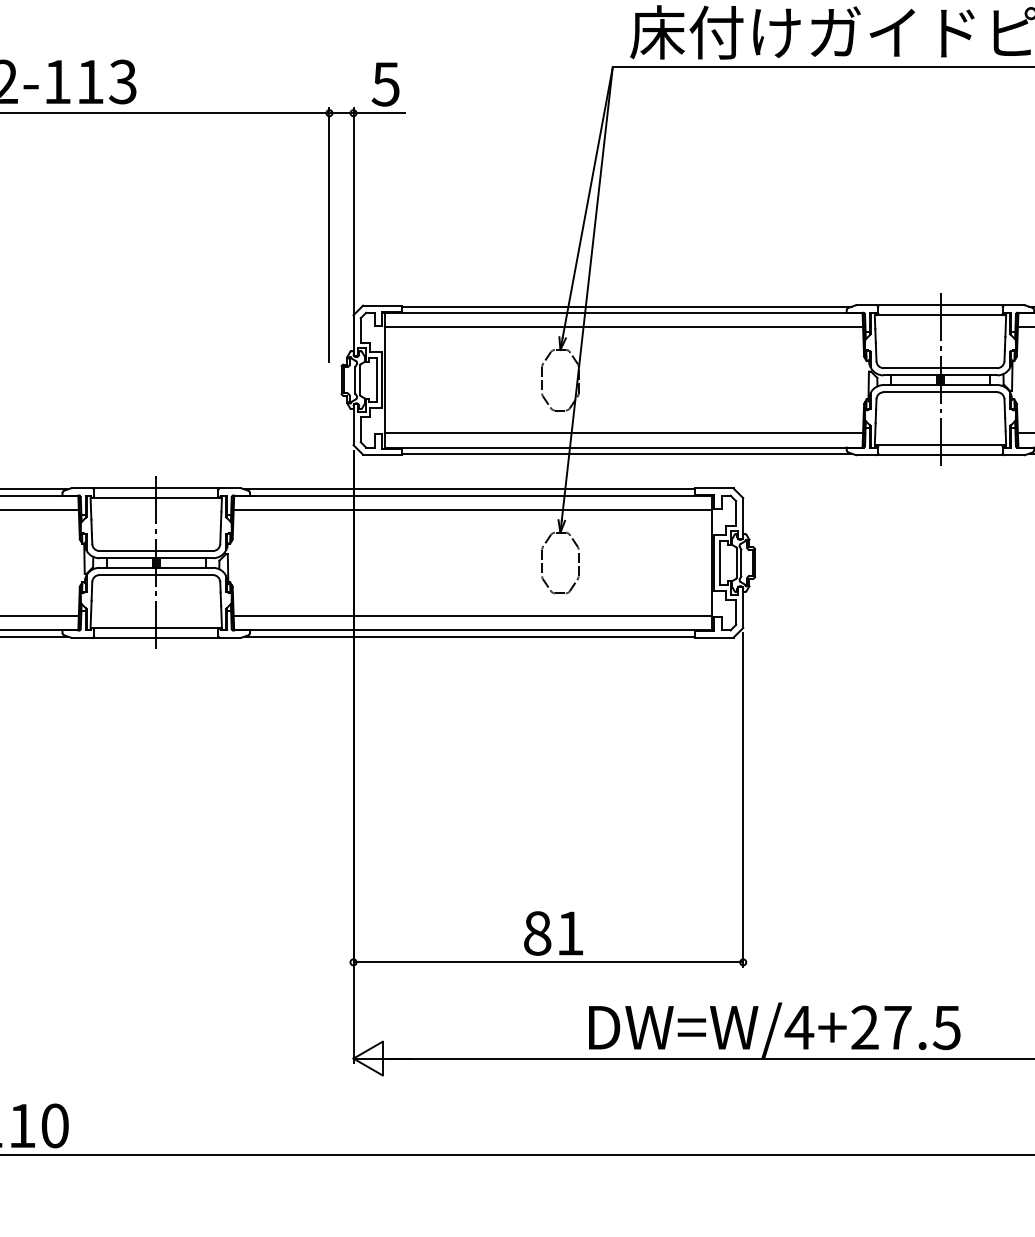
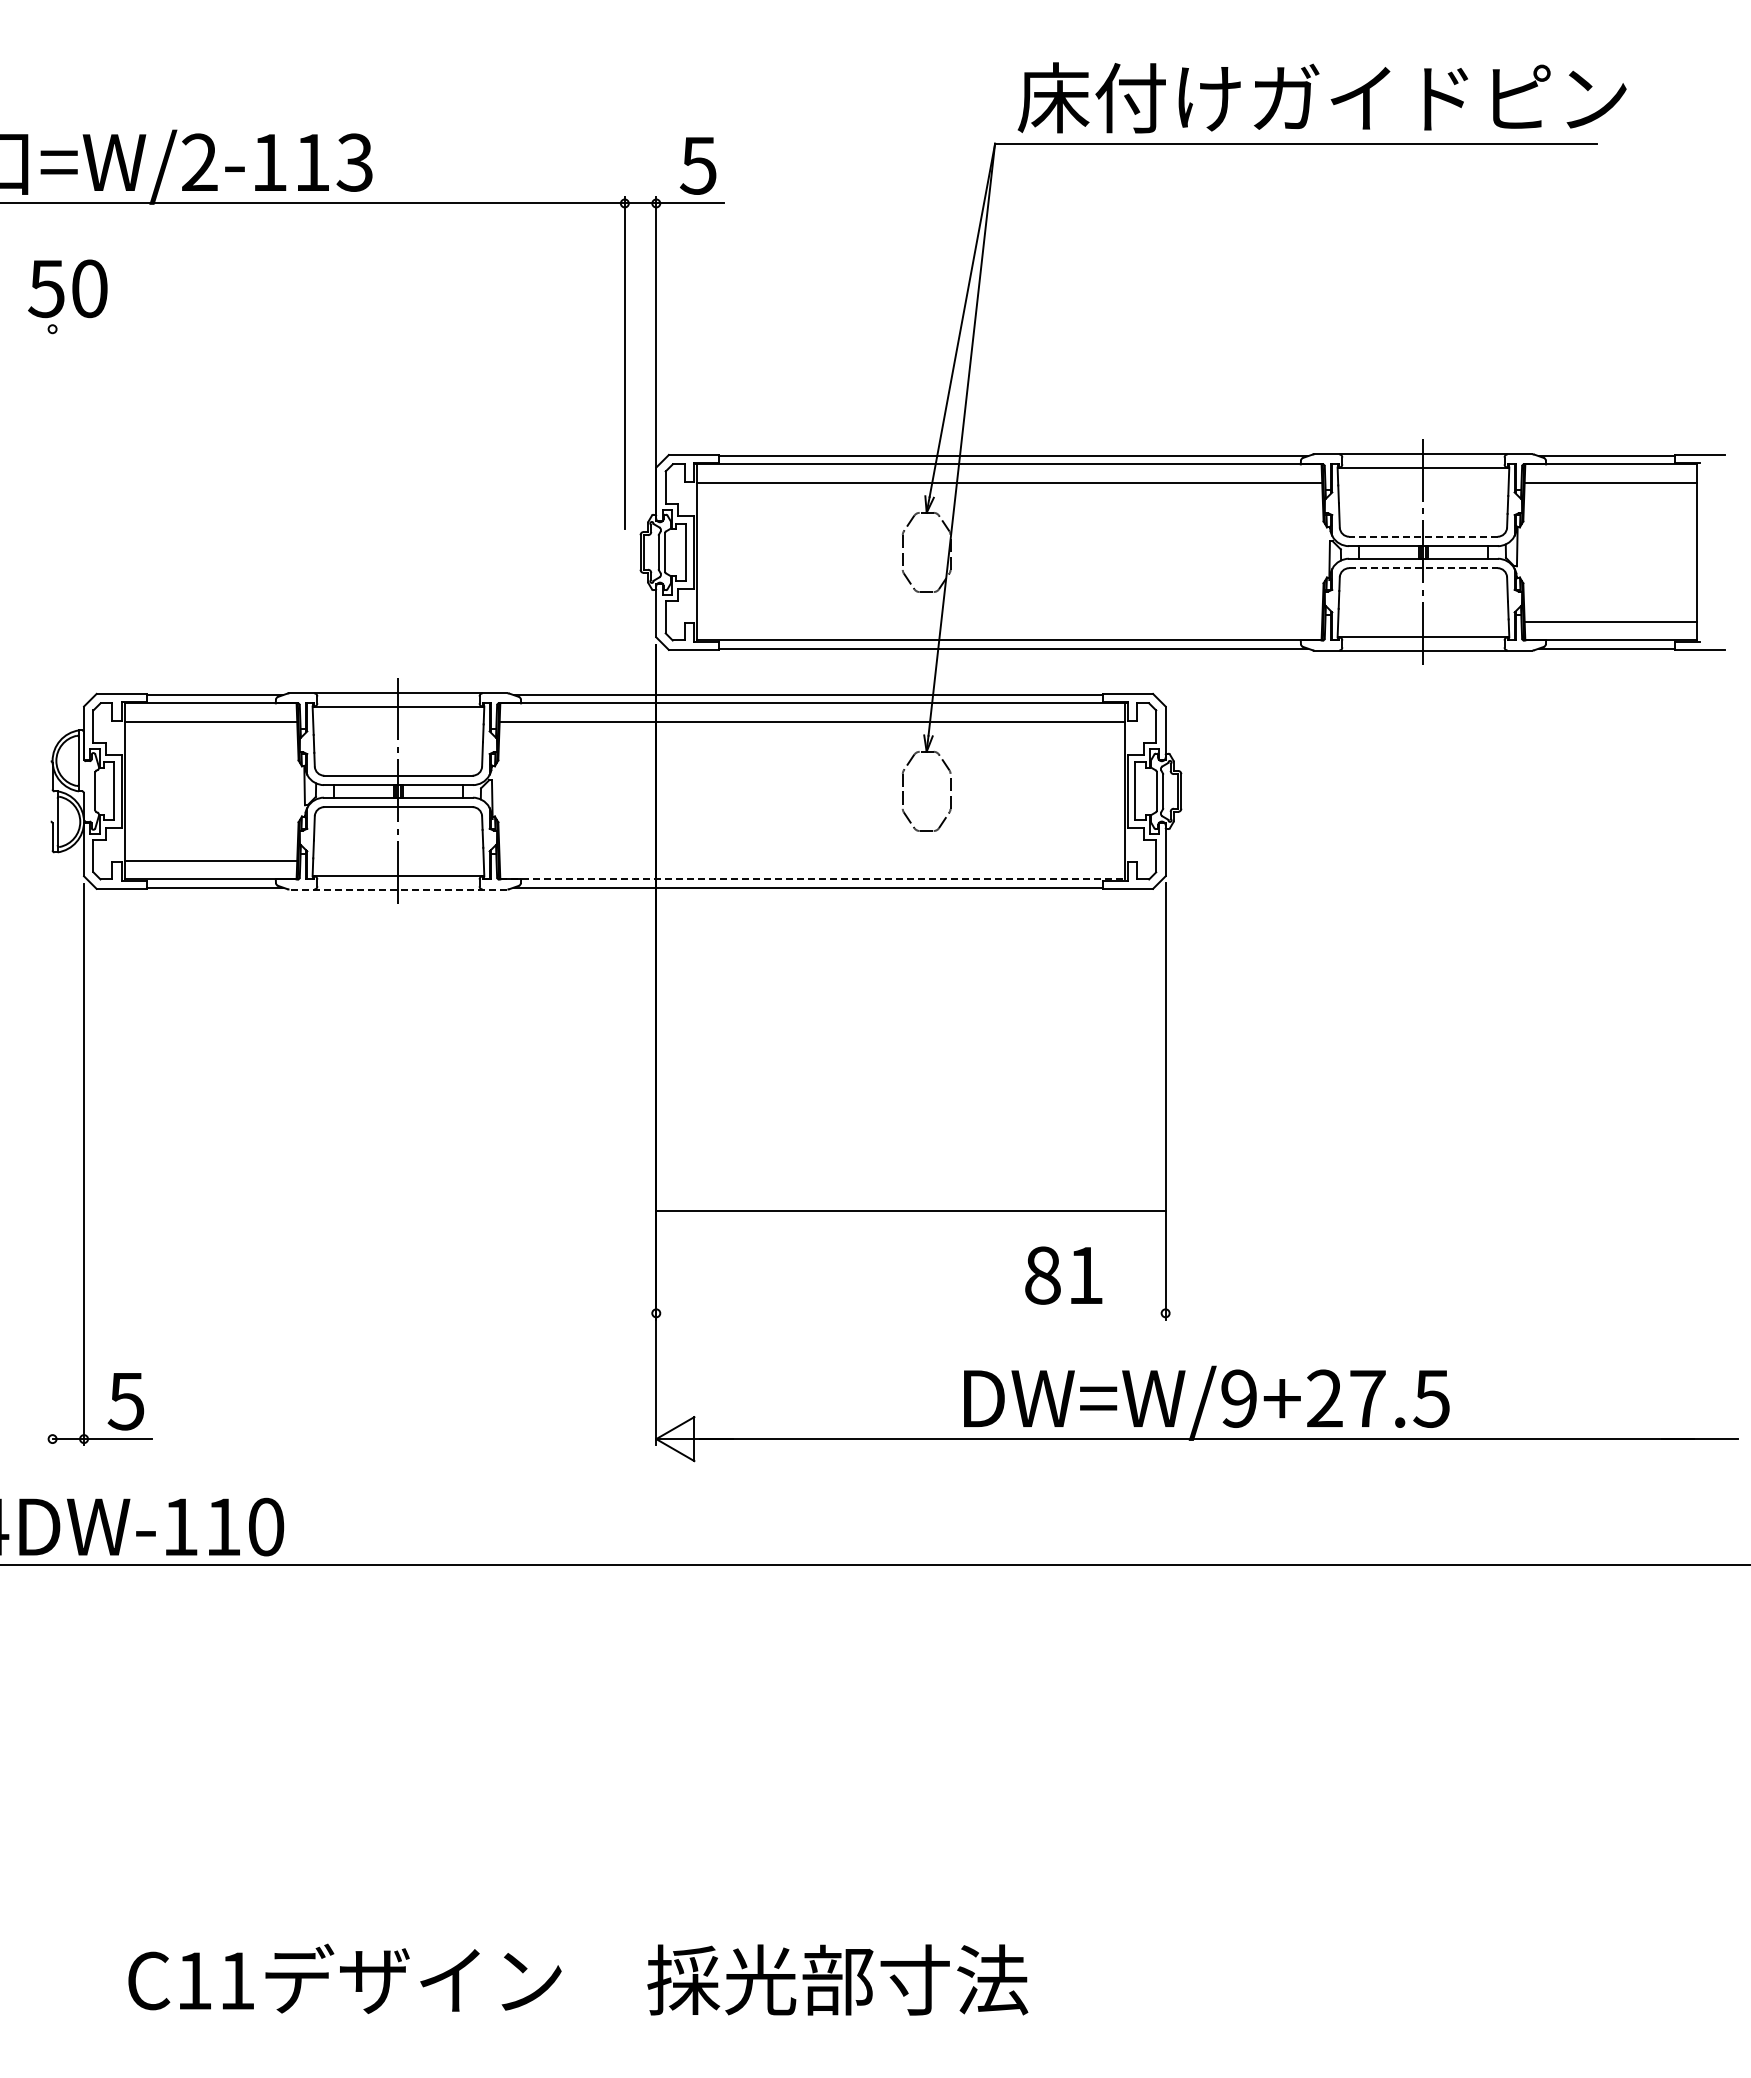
line: (939, 368) -> (1422, 536), solid -> dashed
line: (940, 392) -> (1423, 568), solid -> dashed
line: (623, 433) -> (1009, 621), removed
line: (472, 615) -> (811, 860), removed
line: (473, 630) -> (813, 879), solid -> dashed
line: (156, 638) -> (398, 889), solid -> dashed
text: (553, 933) -> (1063, 1275), moved
line: (548, 962) -> (910, 1211), moved
text: (798, 1027) -> (1238, 1398), DW=W/4+27.5 -> DW=W/9+27.5

